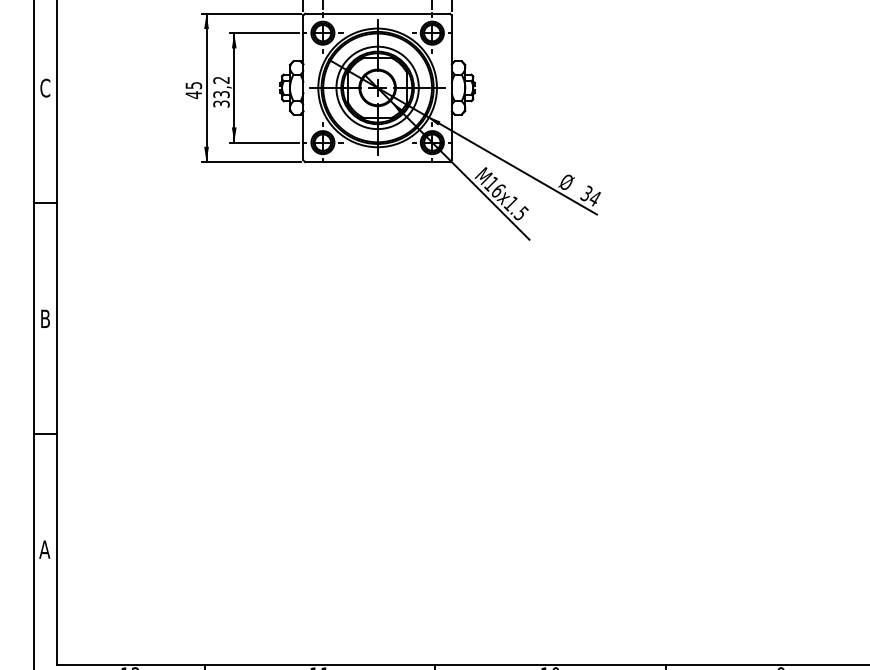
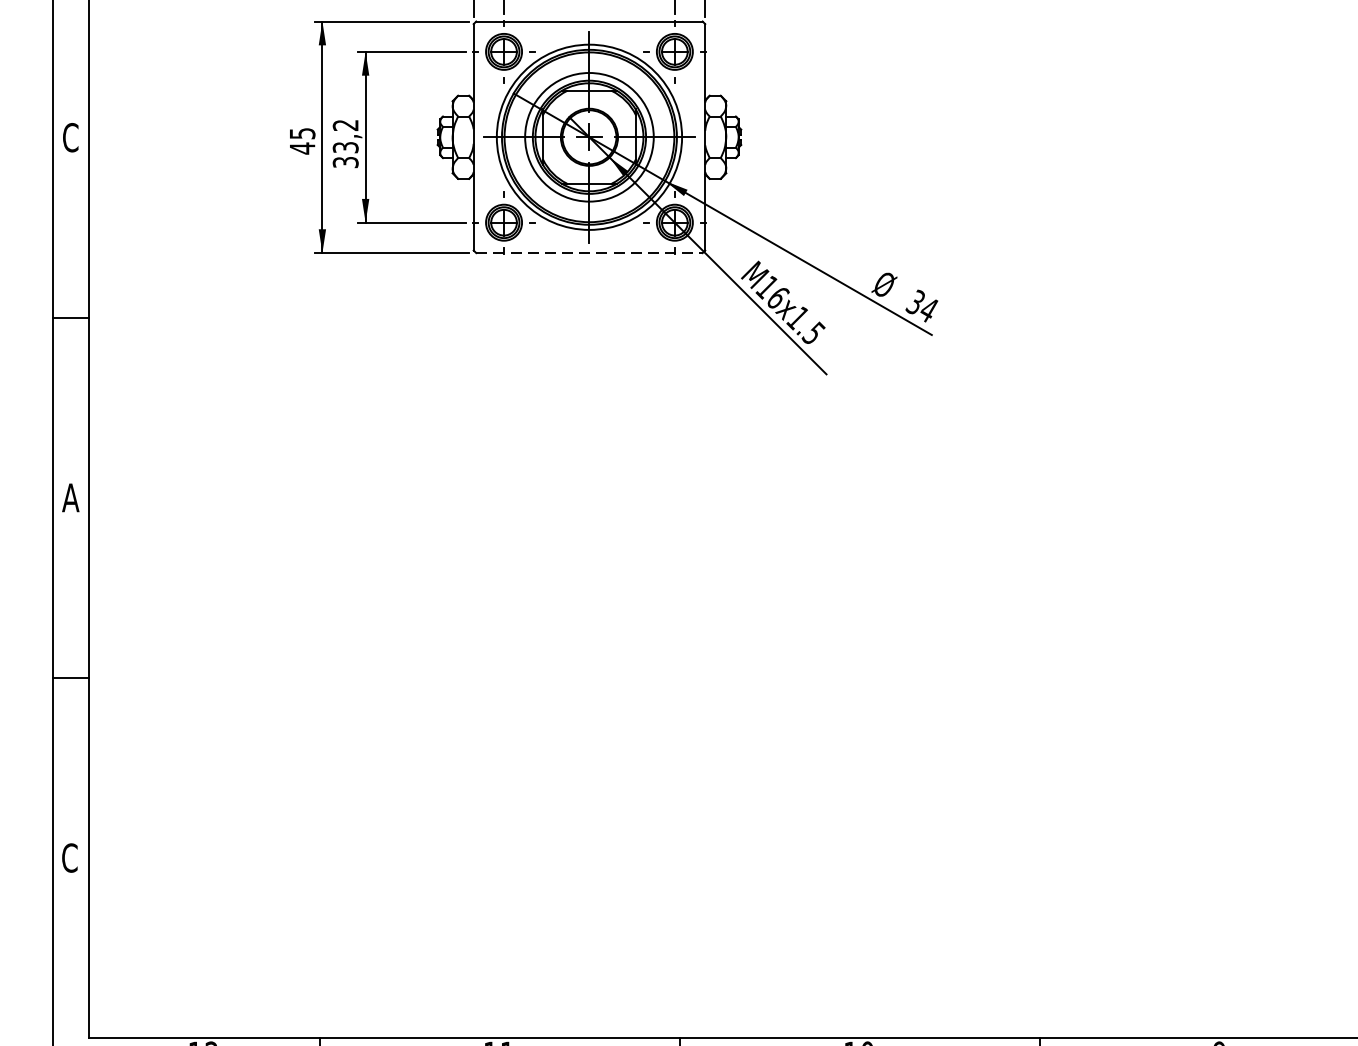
line: (377, 162) -> (589, 253), solid -> dashed
text: (44, 318) -> (69, 497), B -> A
text: (44, 549) -> (69, 857), A -> C

